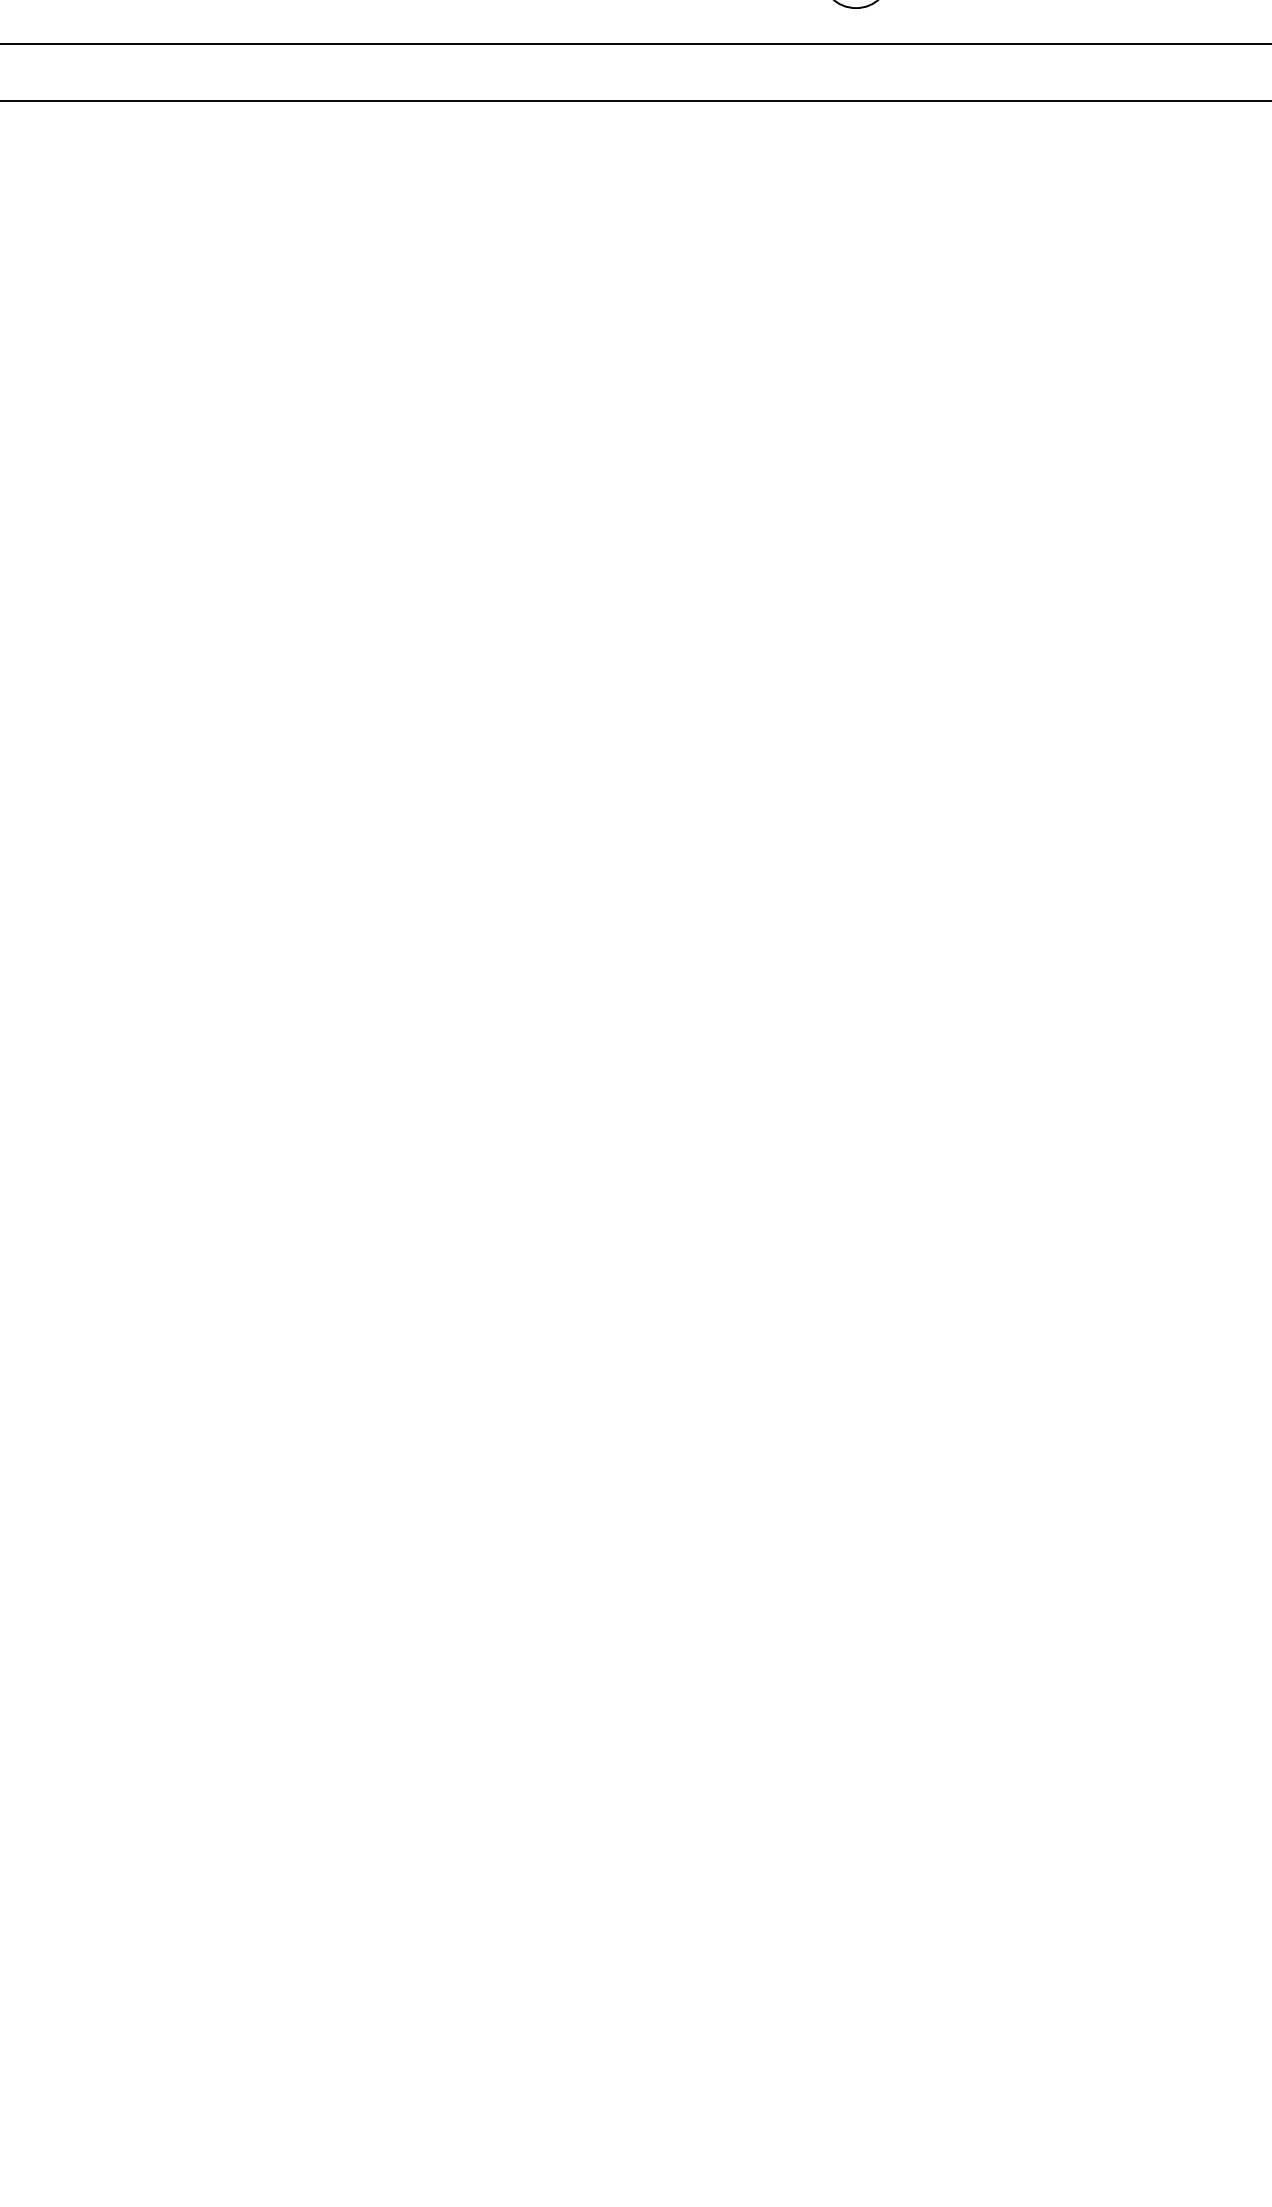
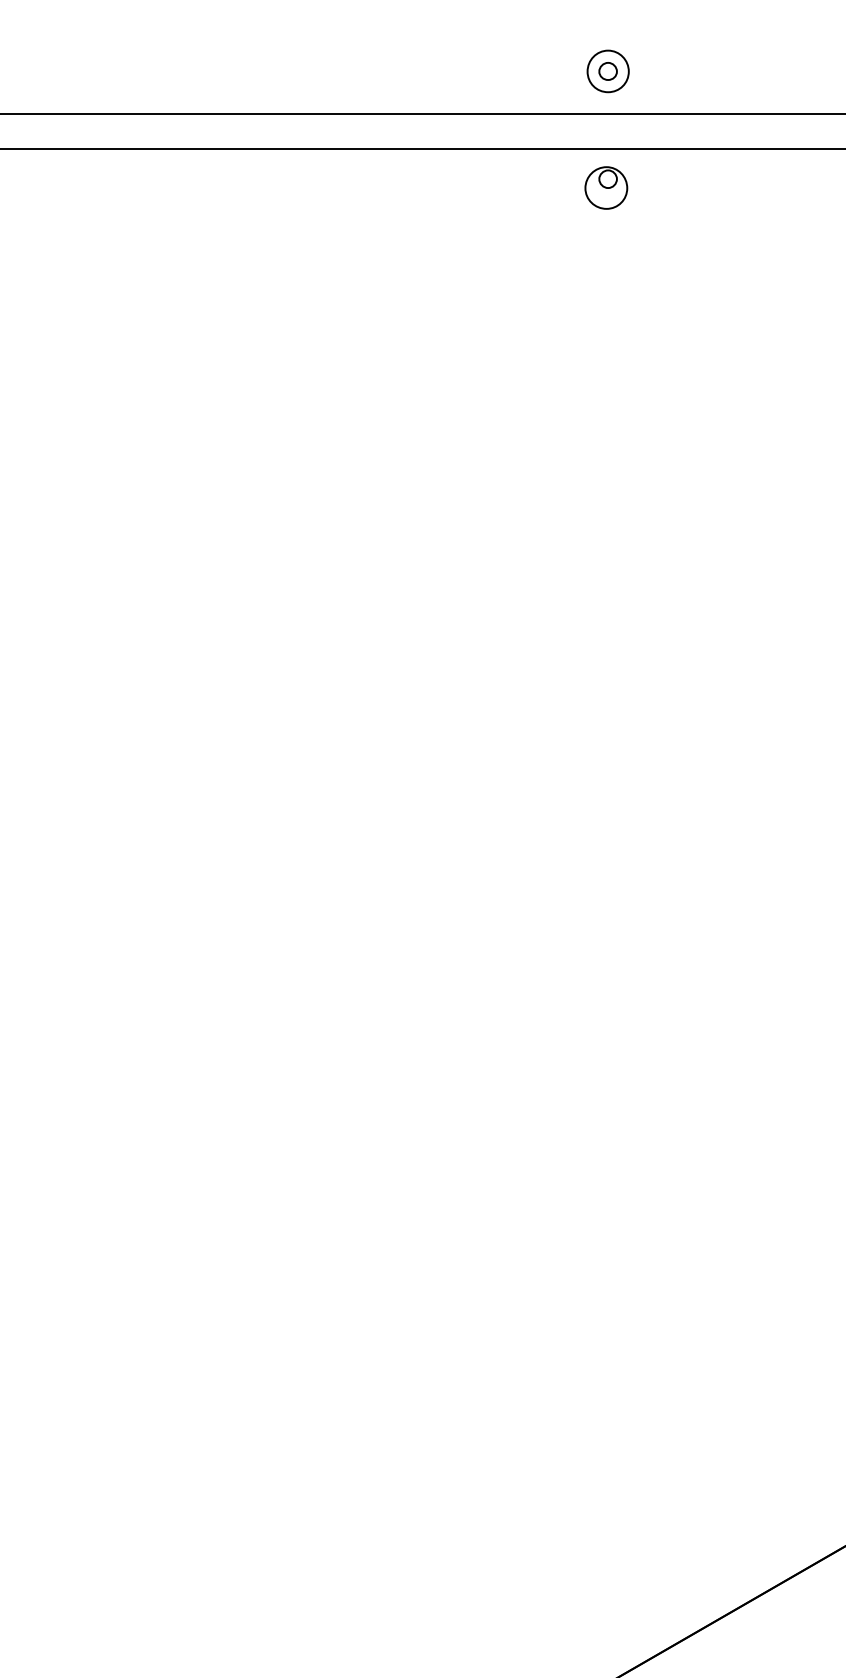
part: (853, 164) -> (606, 187), added

